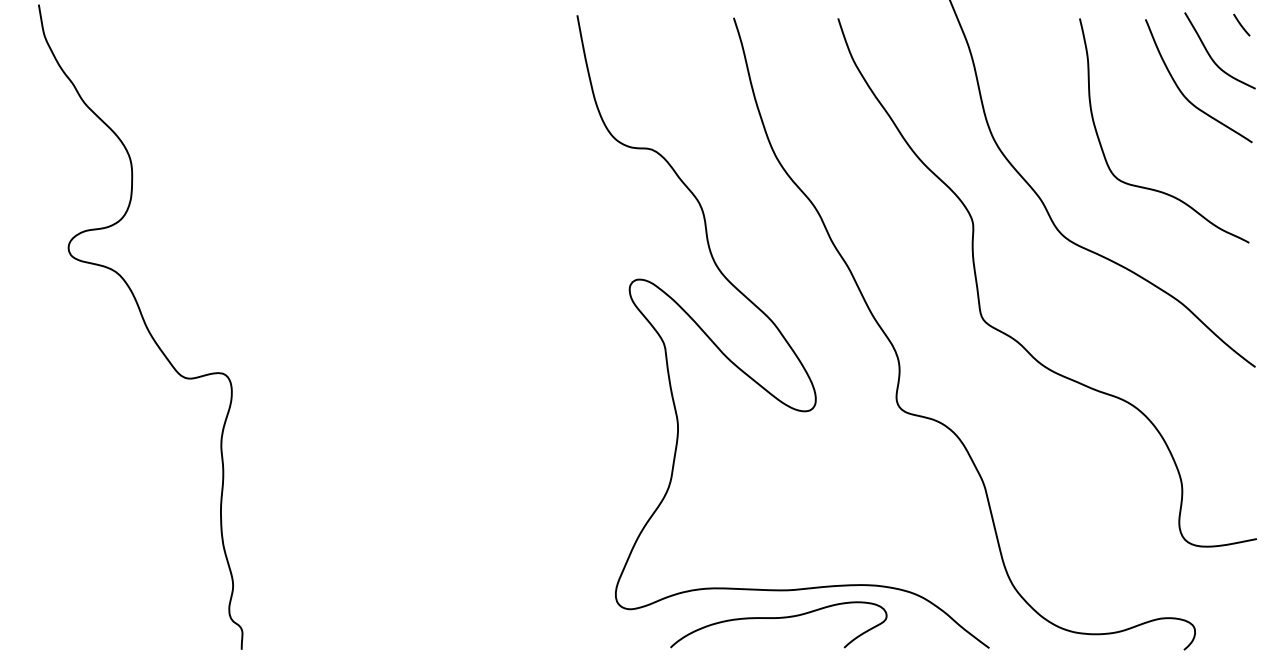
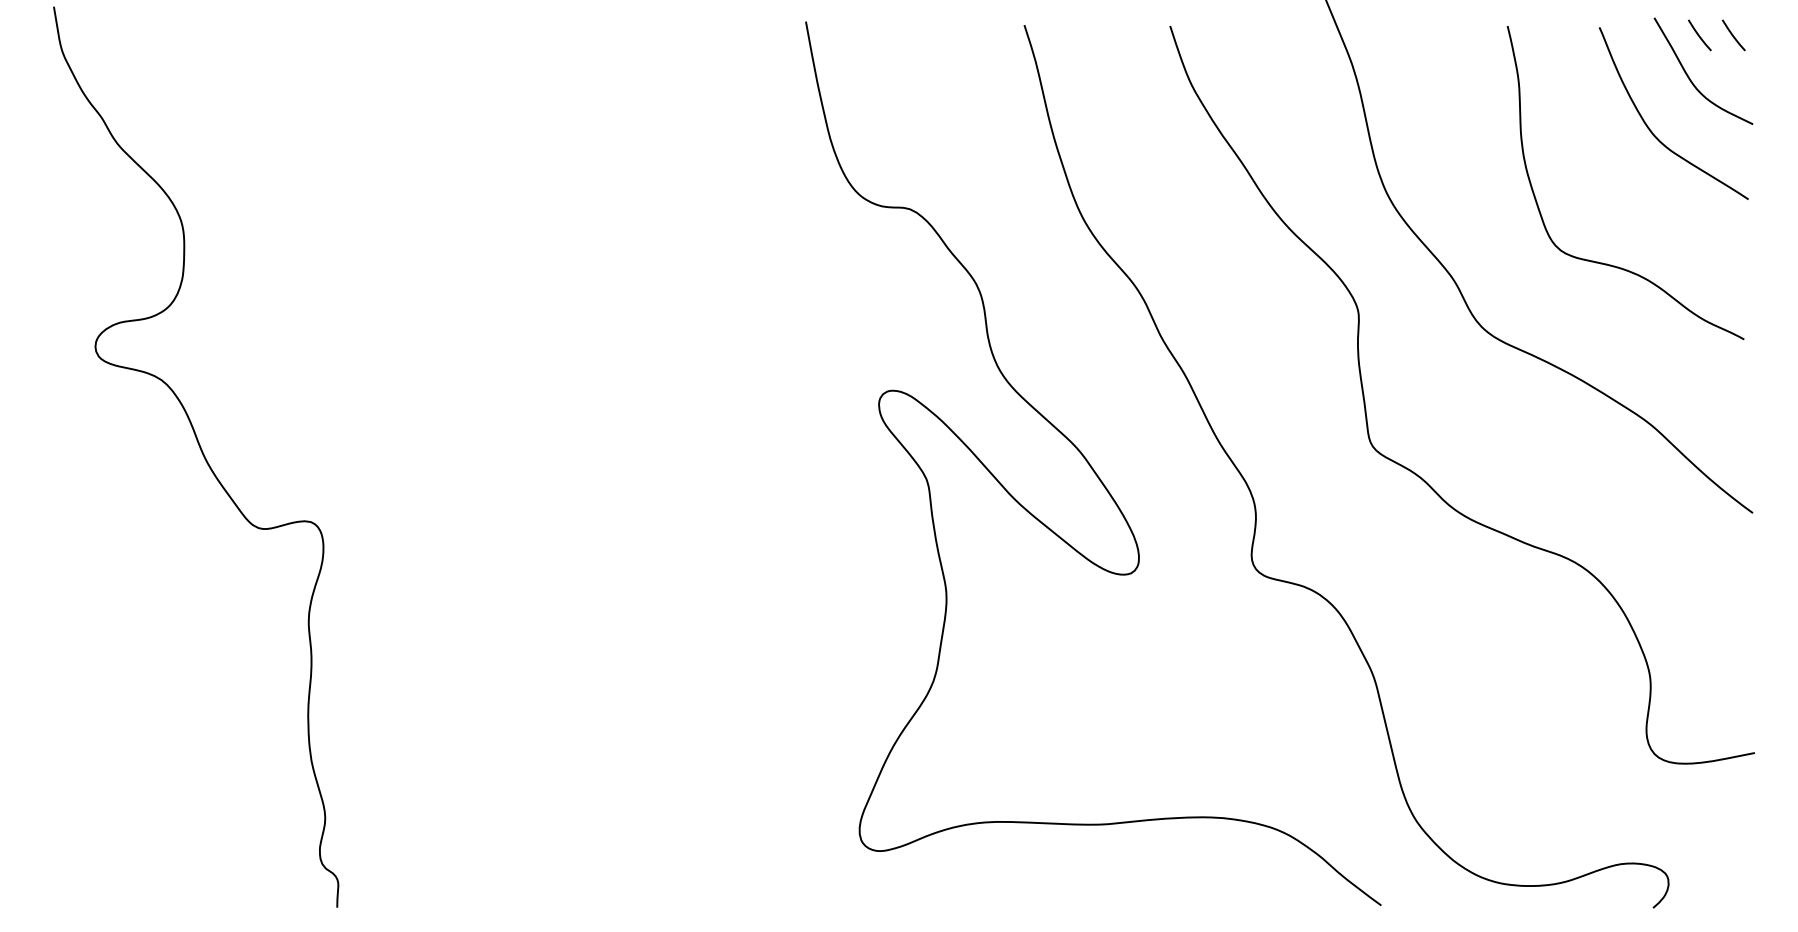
line: (1217, 25) -> (1699, 35), added
curve: (778, 618) -> (1086, 864), removed

